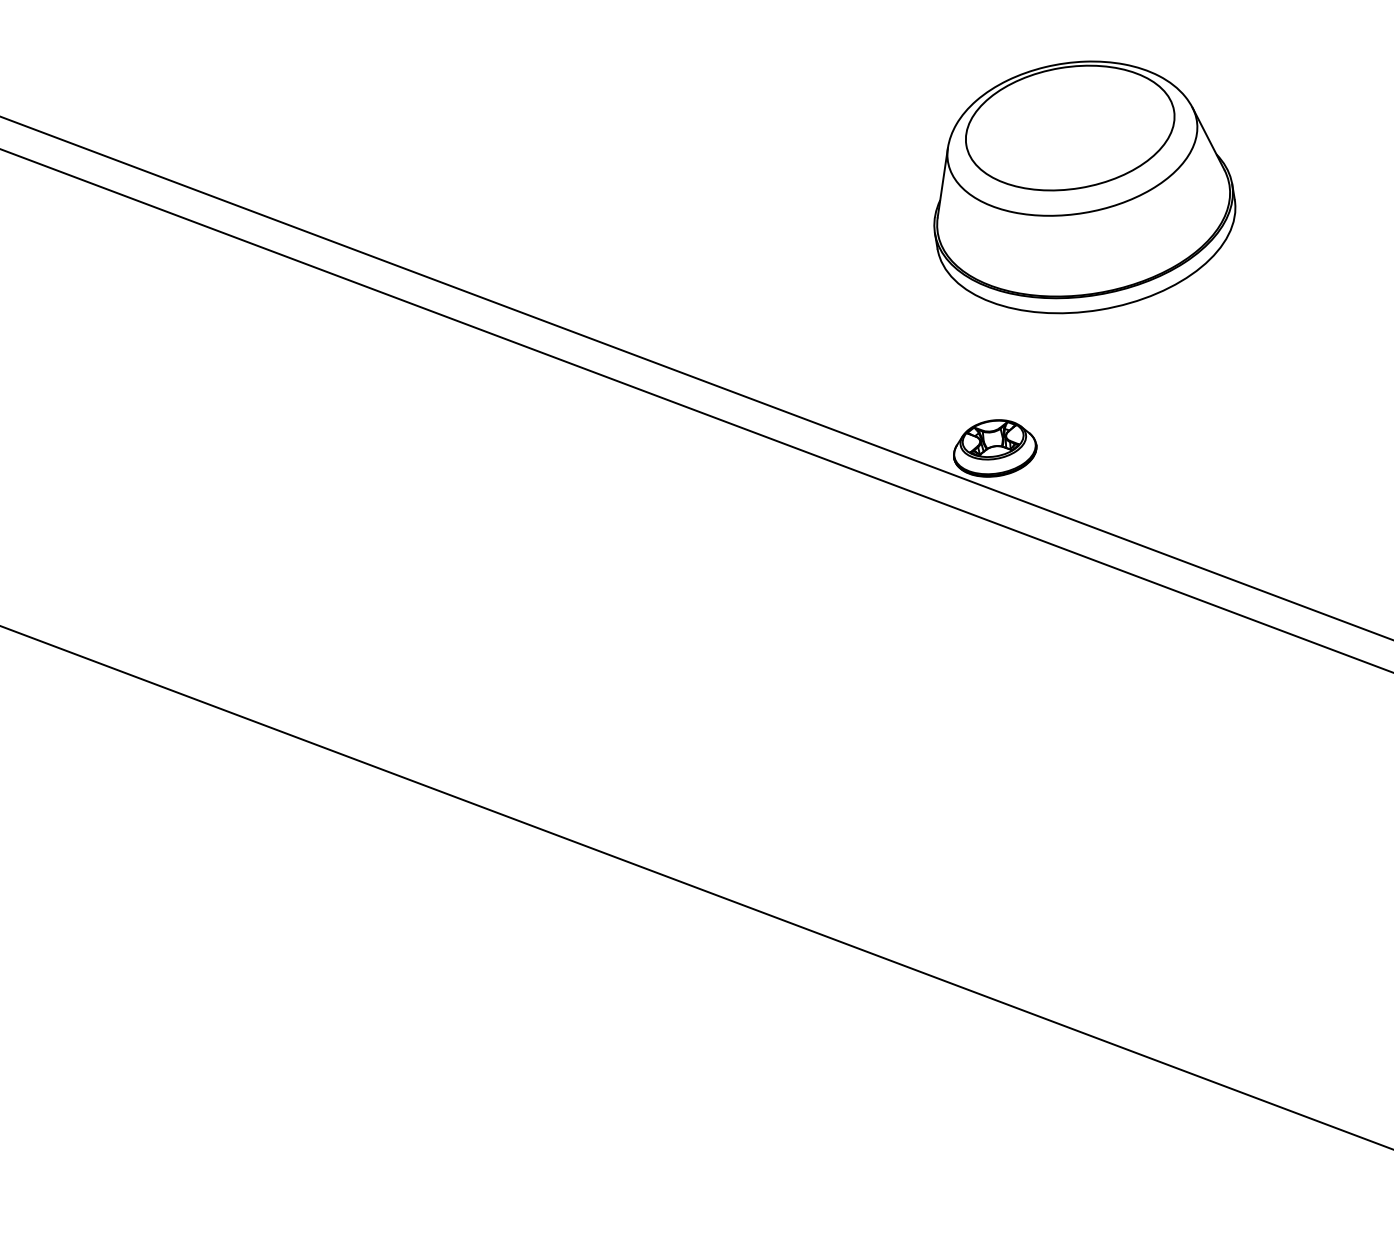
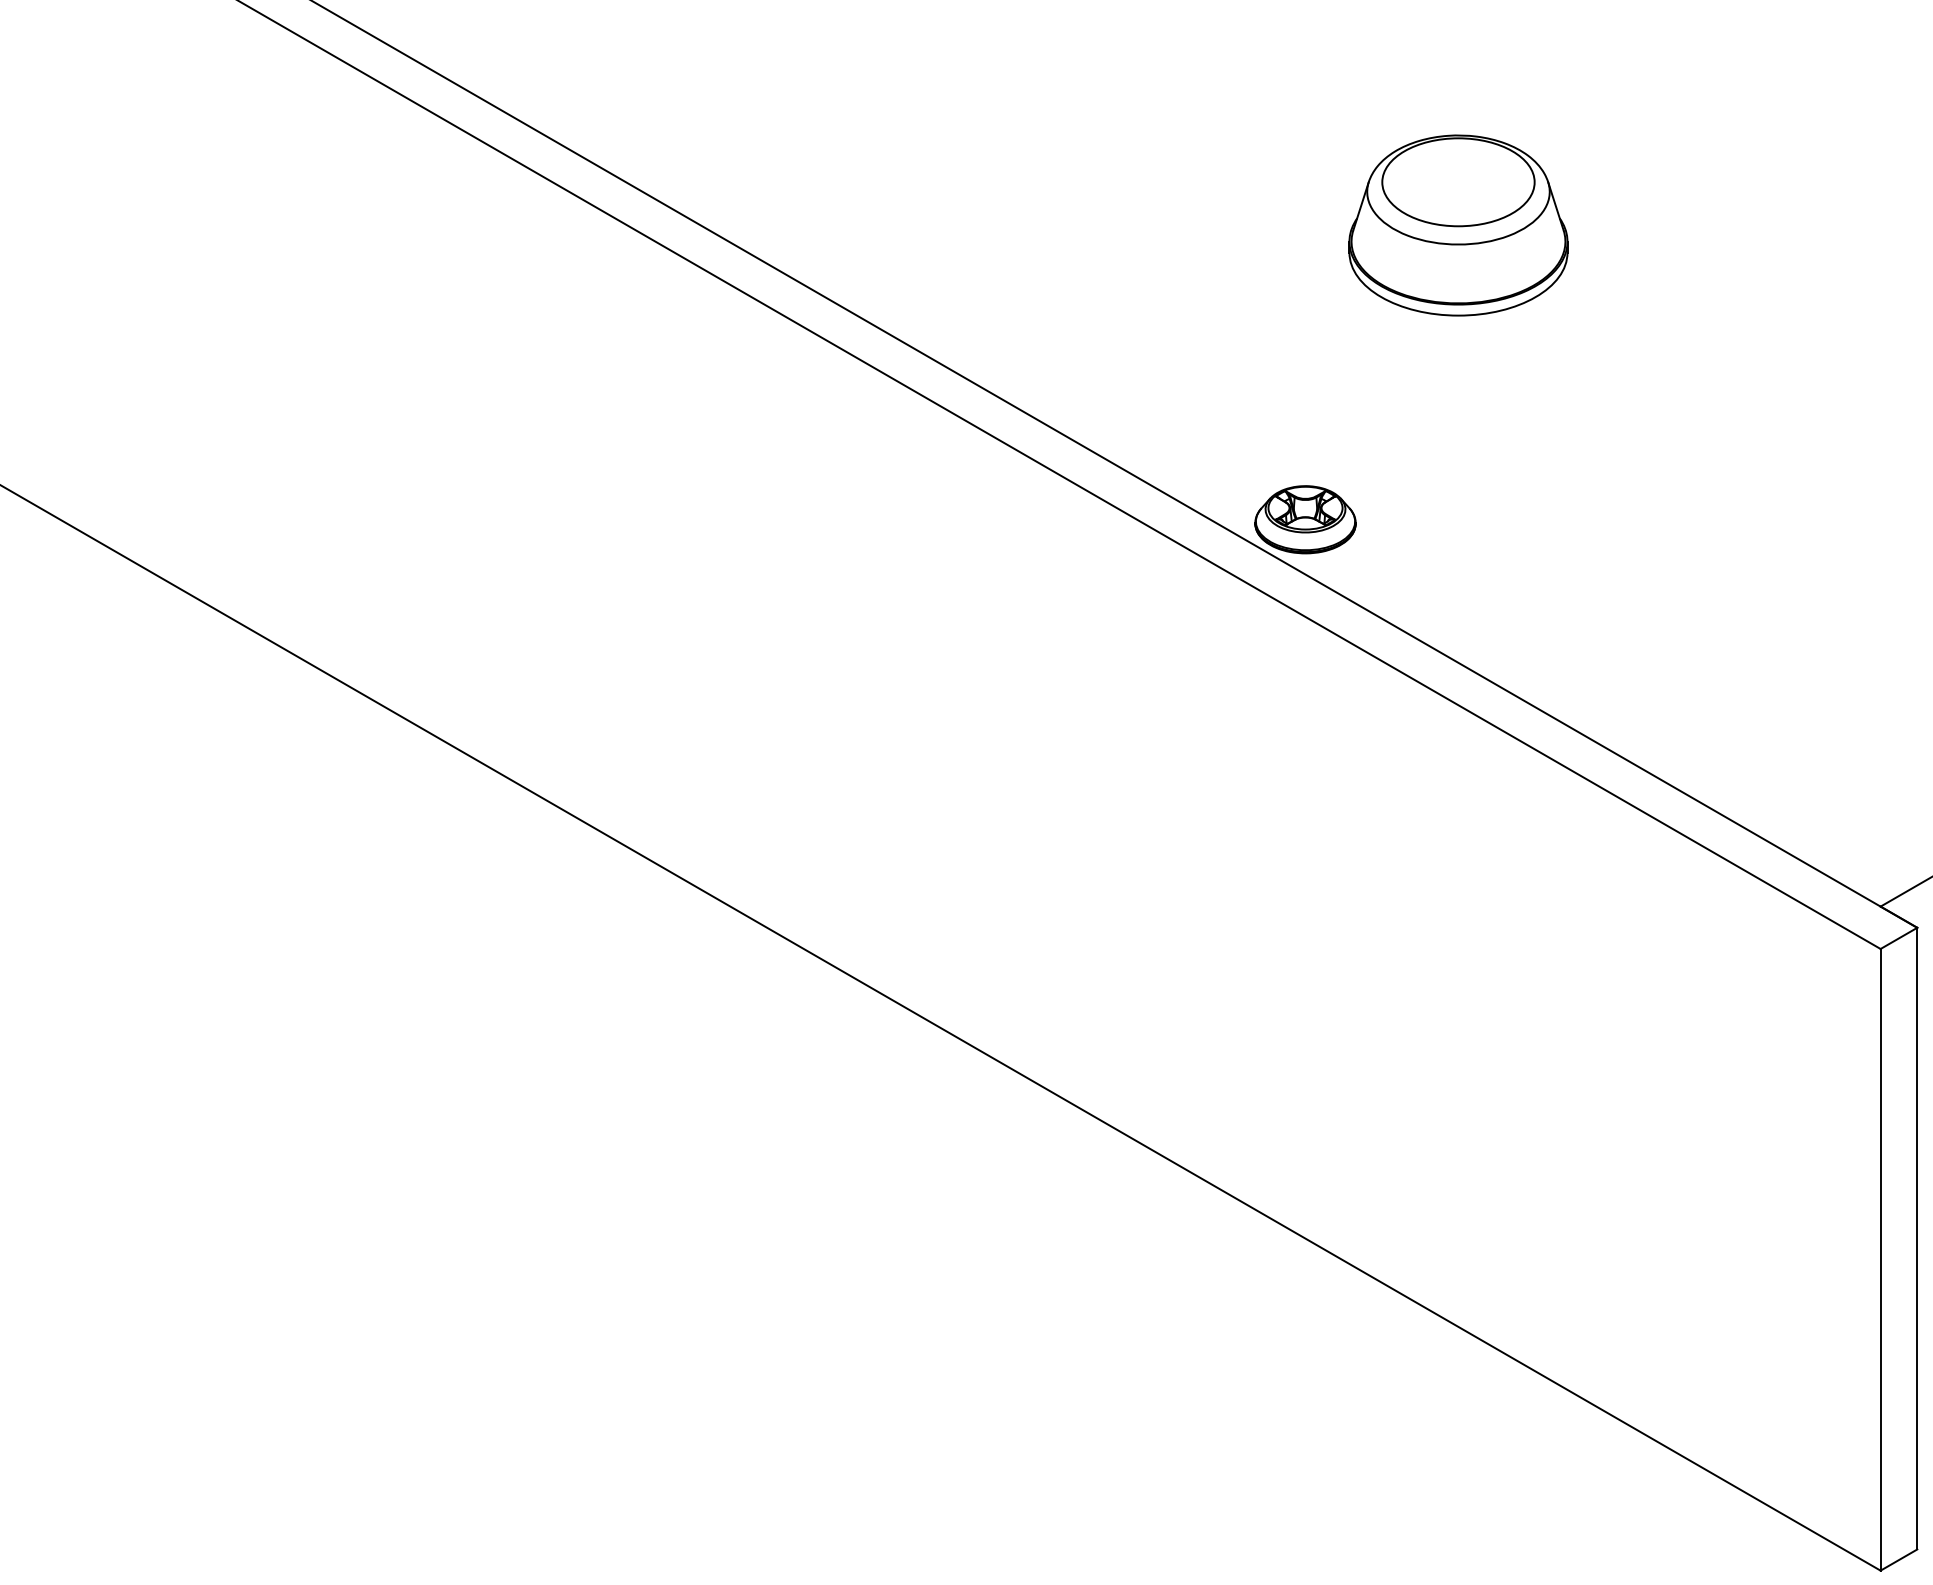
part: (1080, 186) -> (1458, 225), size x0.6

